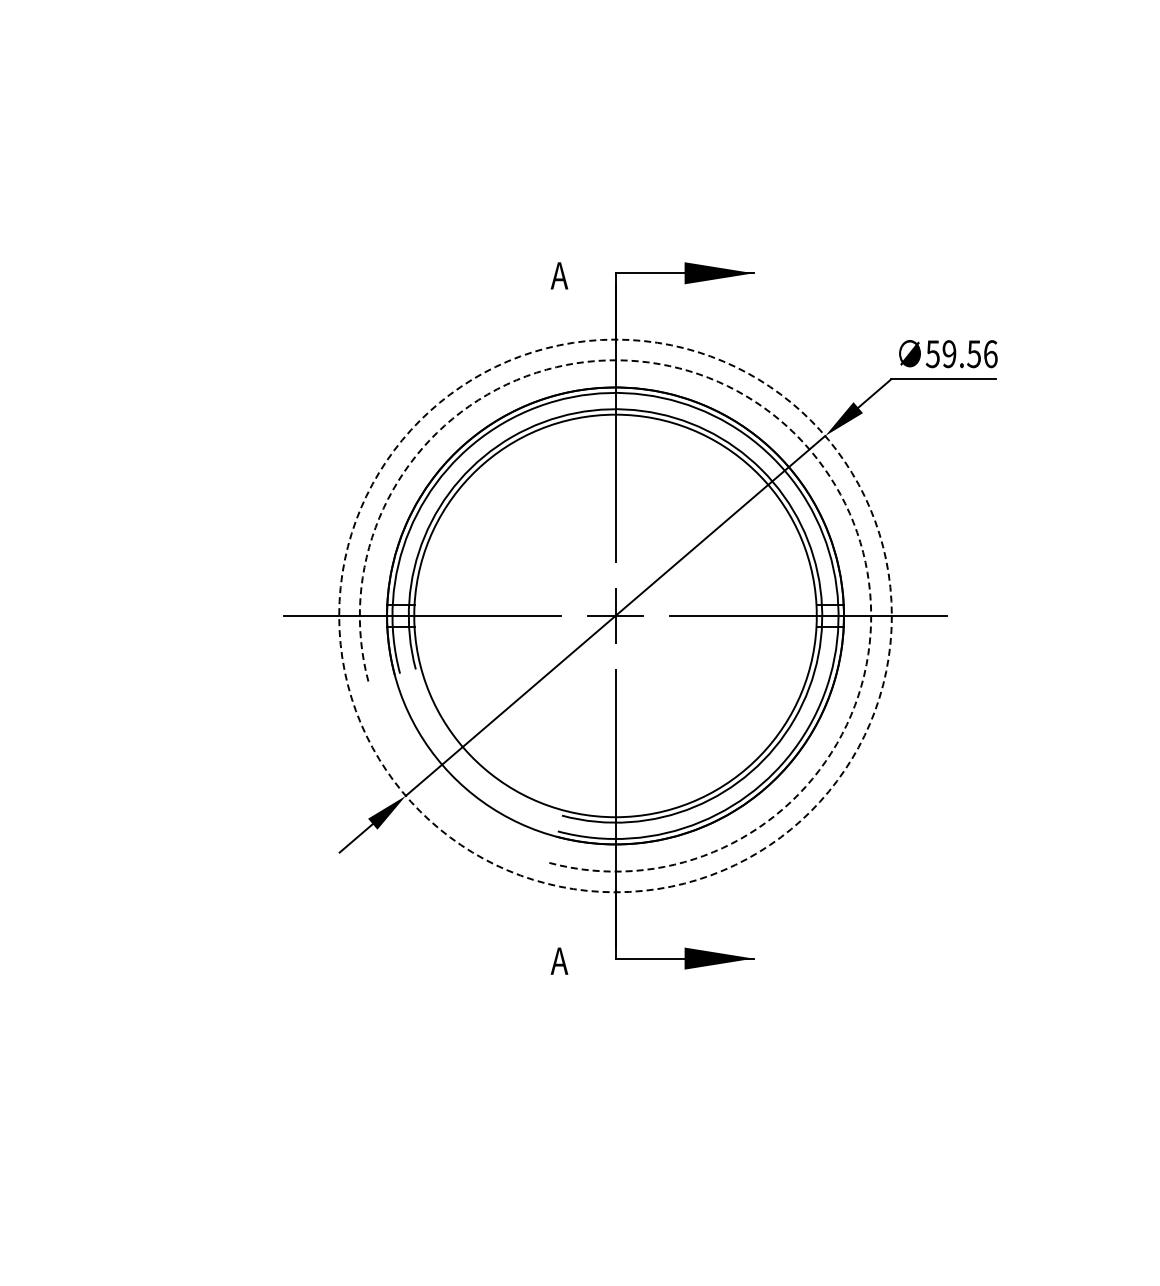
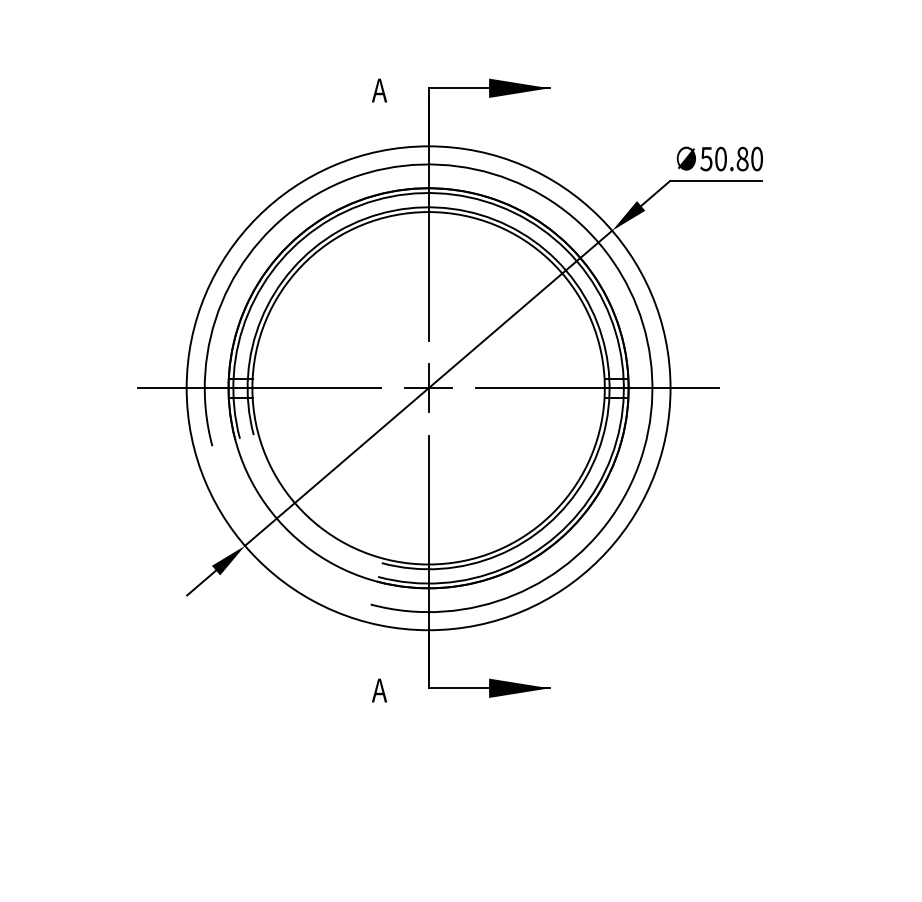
text: (969, 354) -> (738, 159), 59.56 -> 50.80
arc: (796, 435) -> (587, 230), dashed -> solid
circle: (615, 615) -> (428, 387), dashed -> solid

